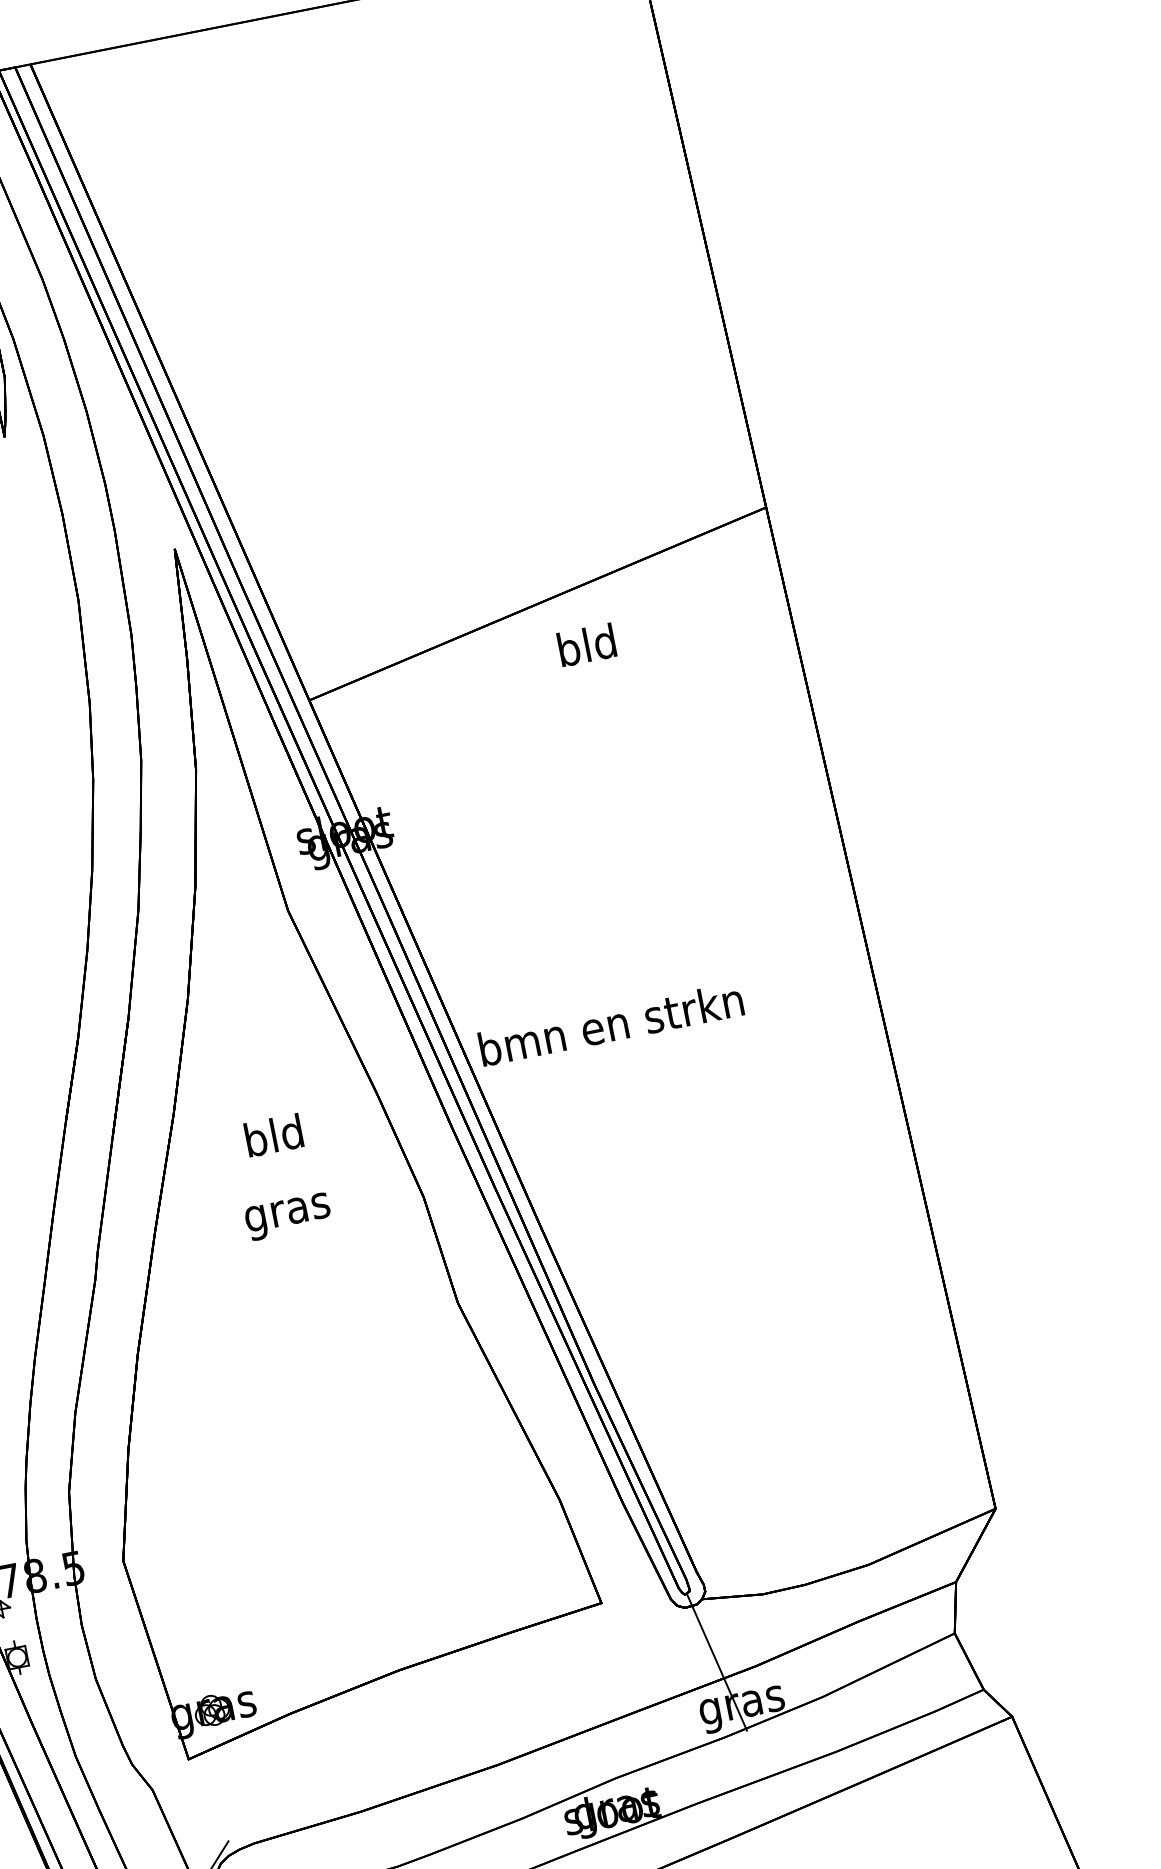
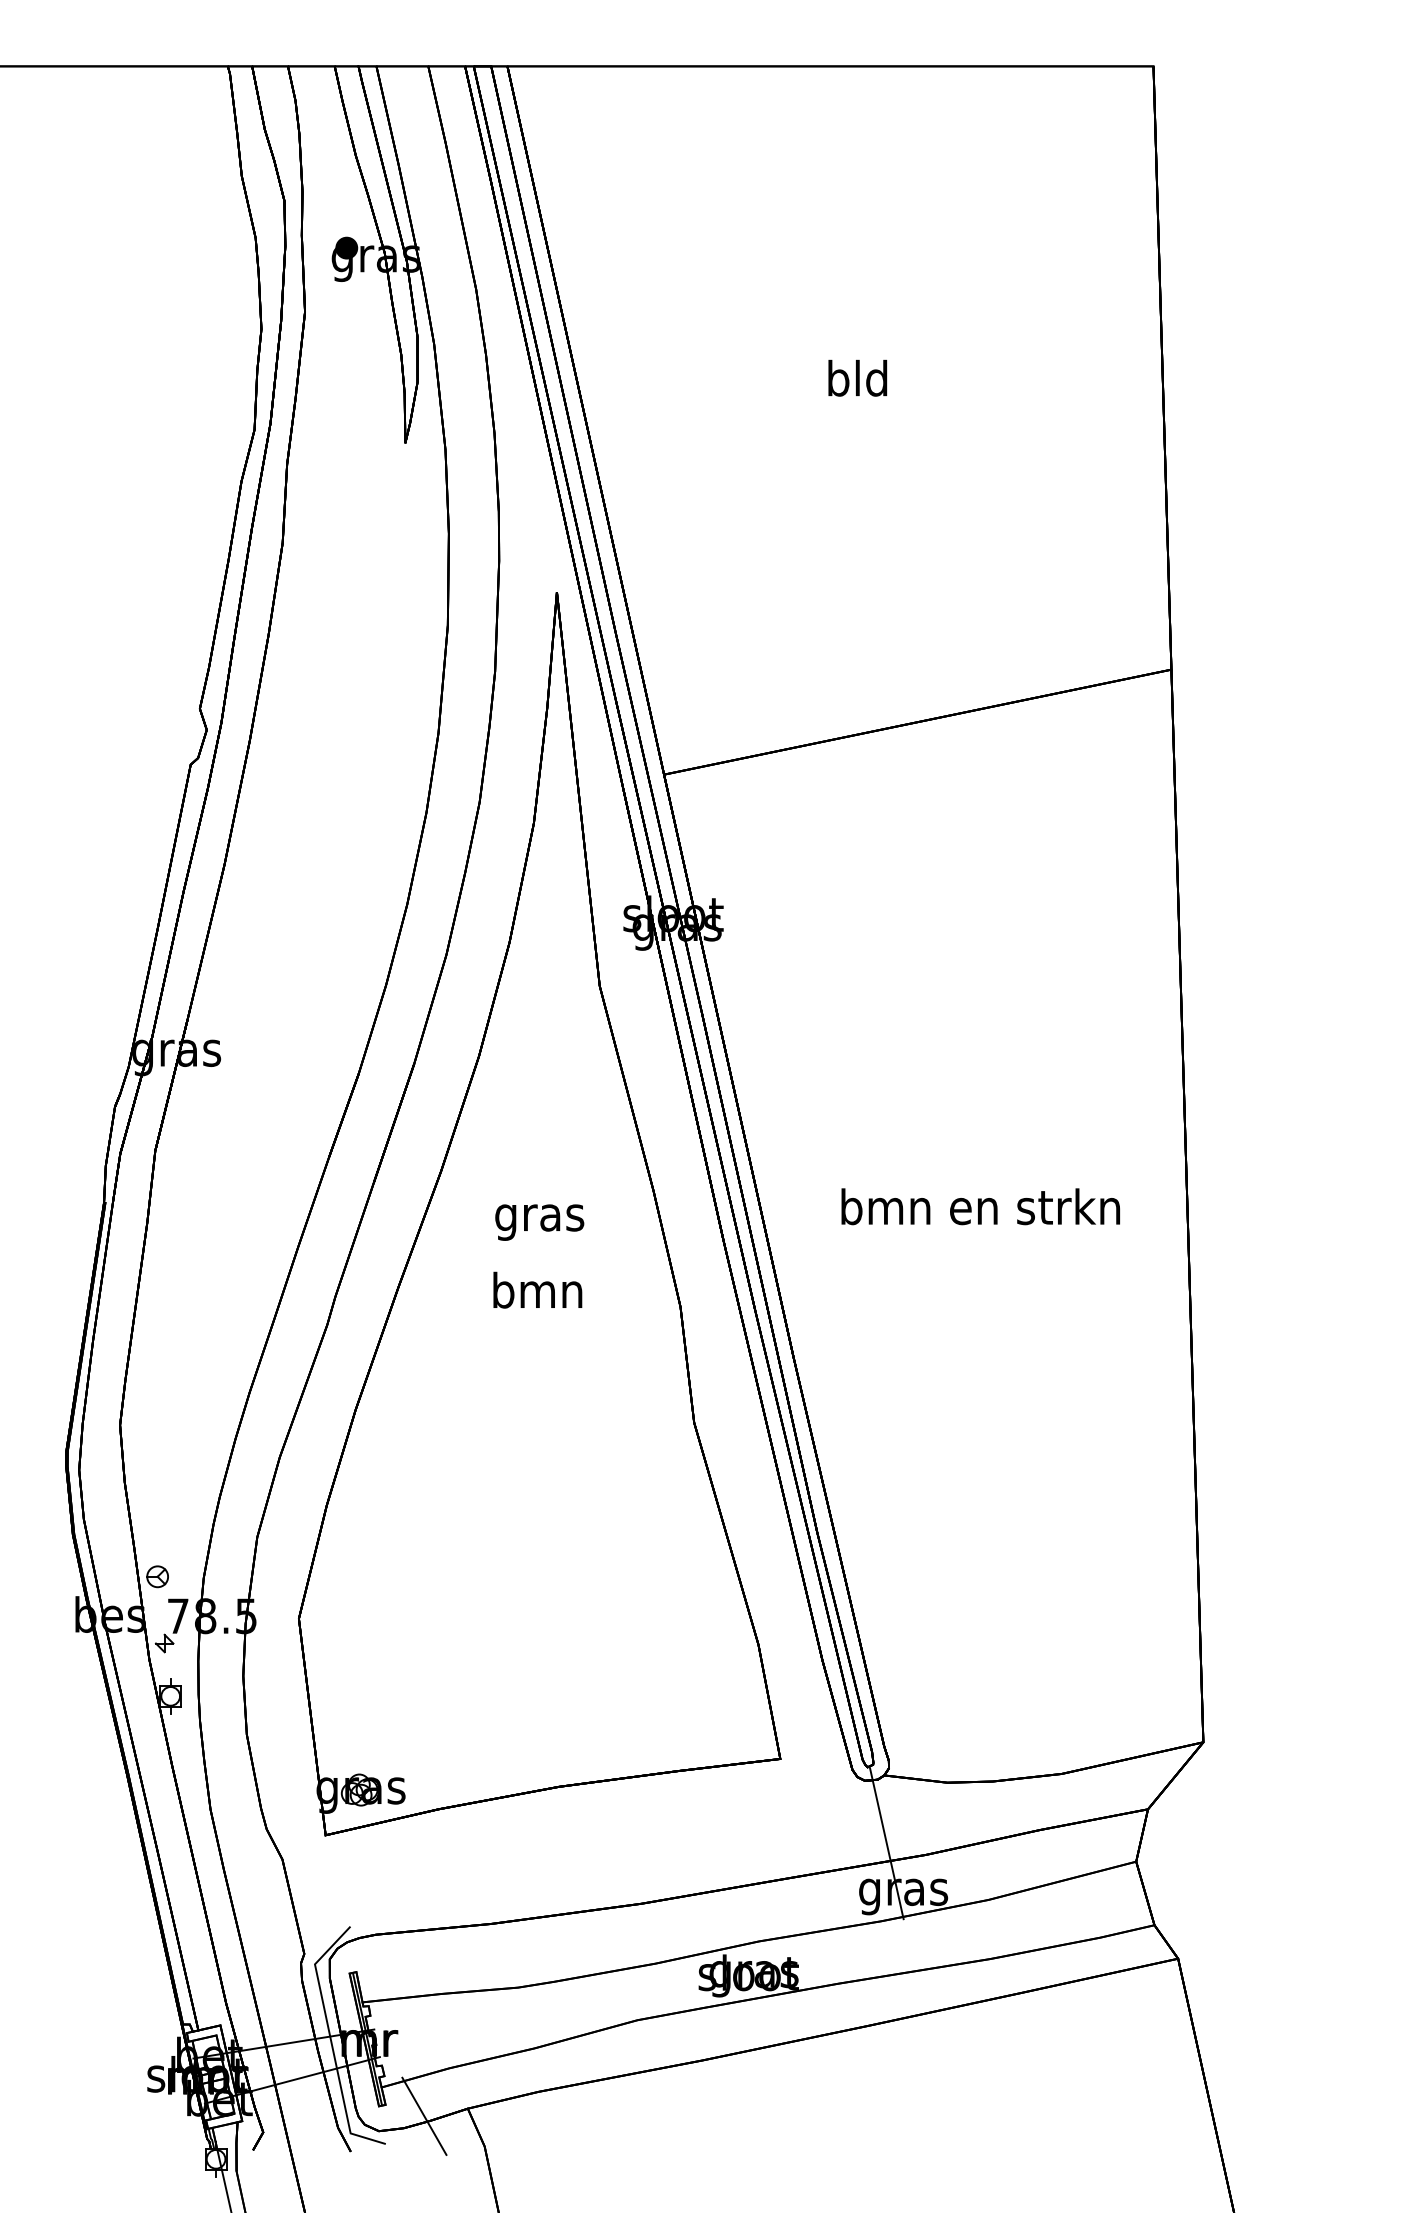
text: (586, 644) -> (857, 377), moved
text: (610, 1024) -> (980, 1206), moved
text: (274, 1139) -> (539, 1217), bld -> gras
text: (287, 1212) -> (537, 1294), gras -> bmn

